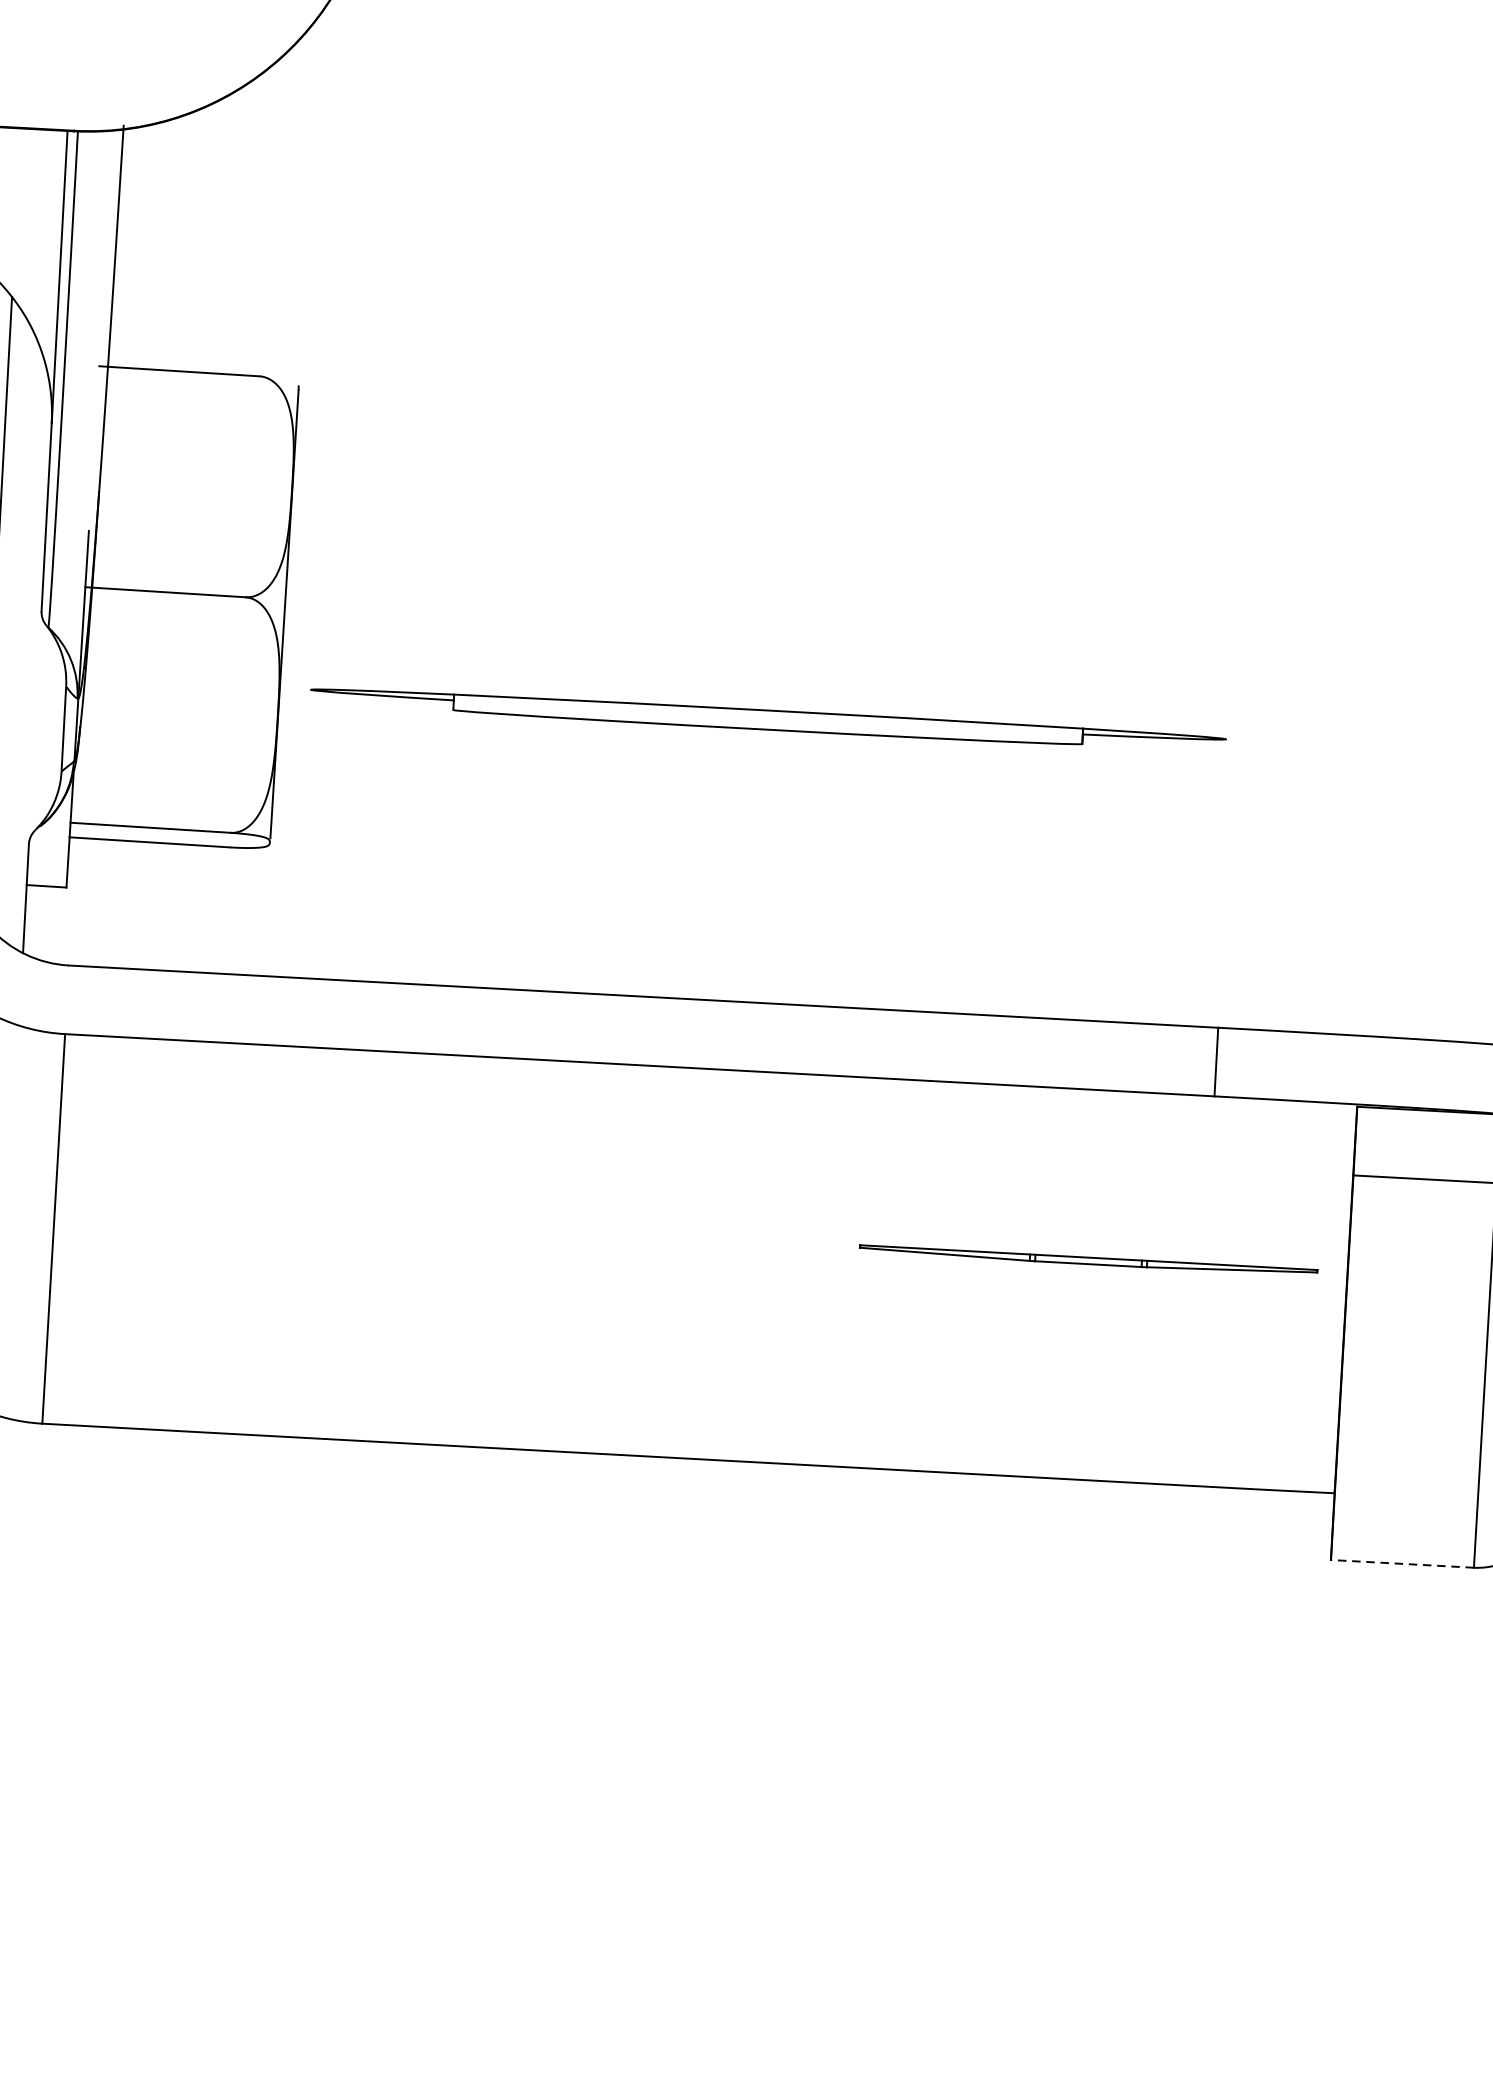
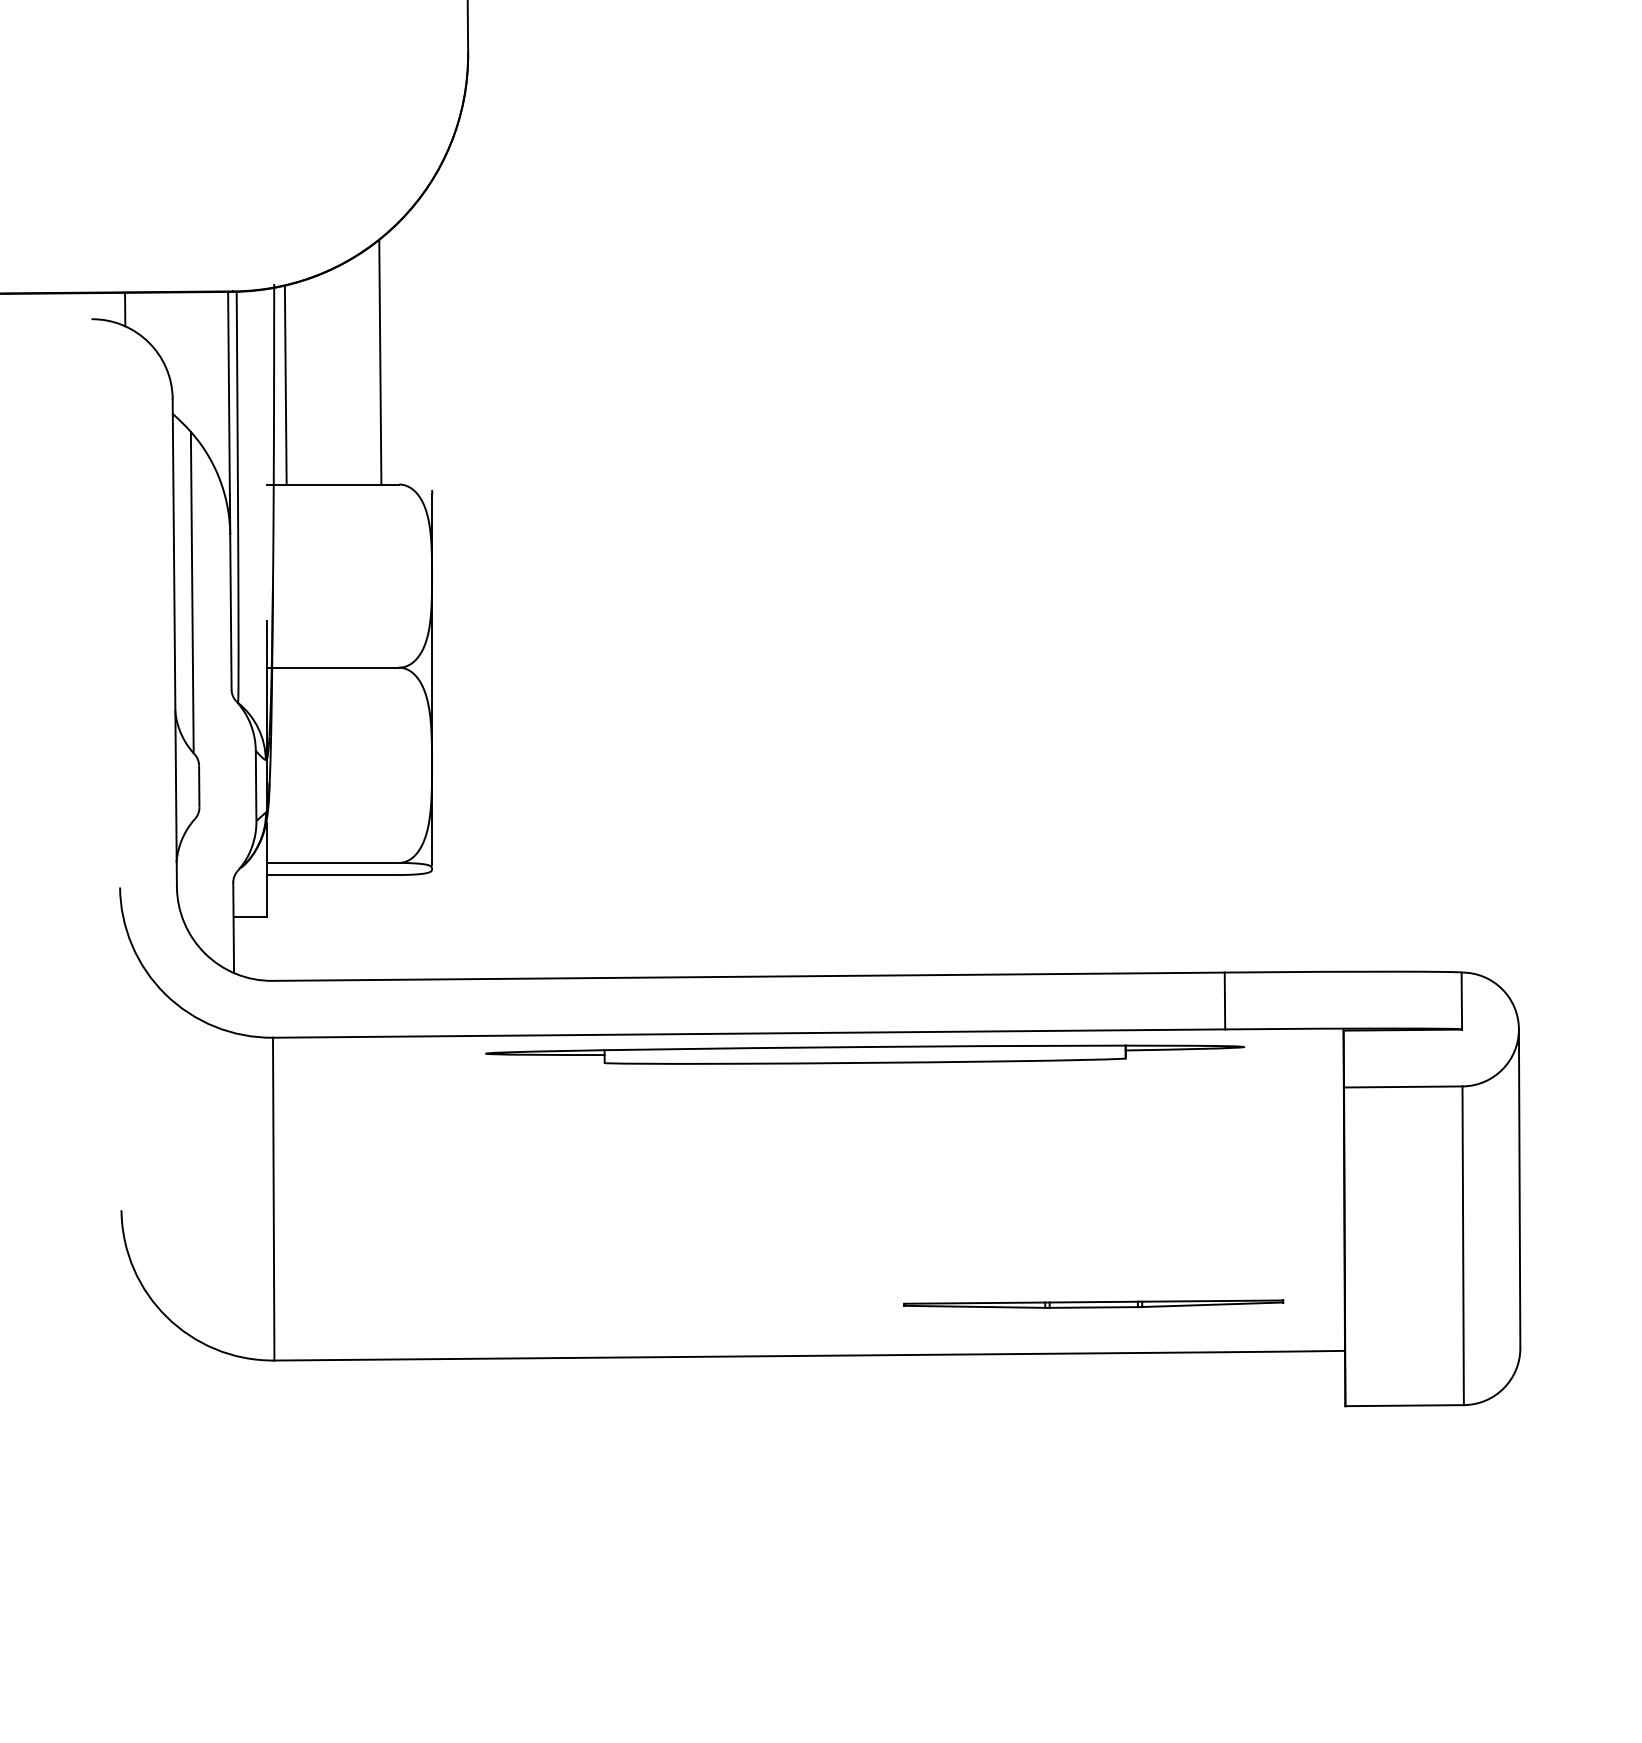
line: (246, 226) -> (380, 361), added
line: (129, 247) -> (285, 384), added
part: (768, 719) -> (865, 1054), moved
part: (1088, 1259) -> (1093, 1303), moved
line: (1402, 1563) -> (1404, 1405), dashed -> solid

